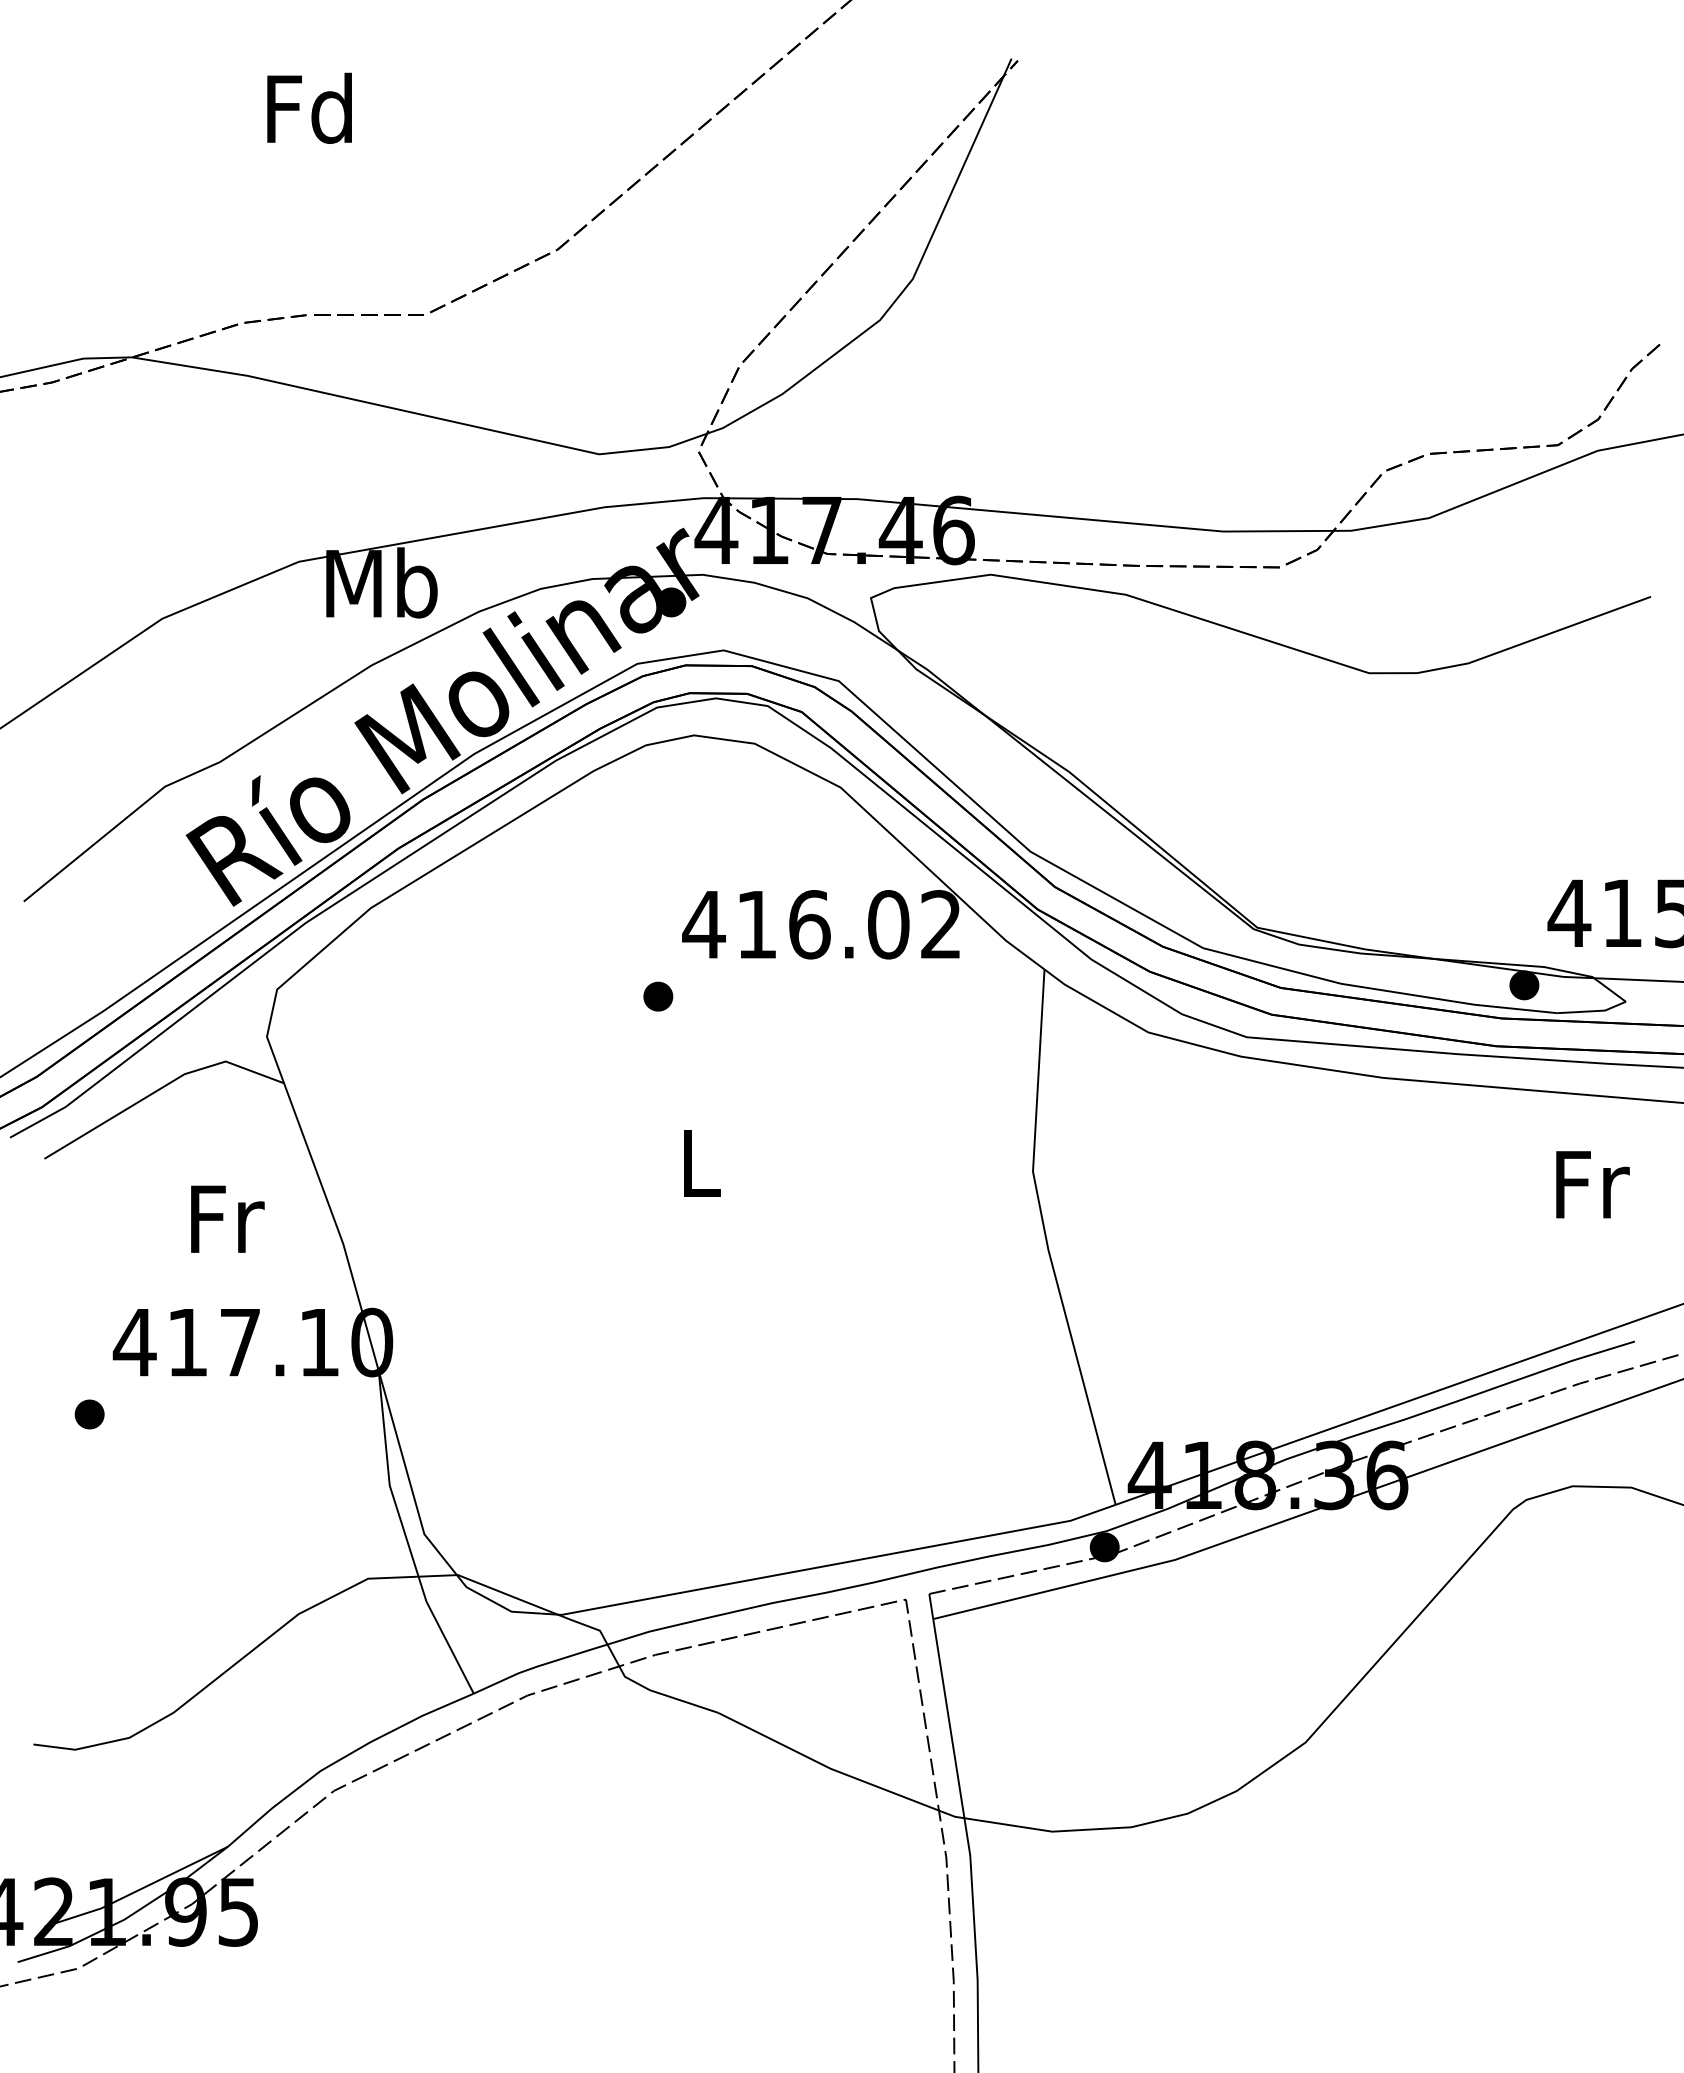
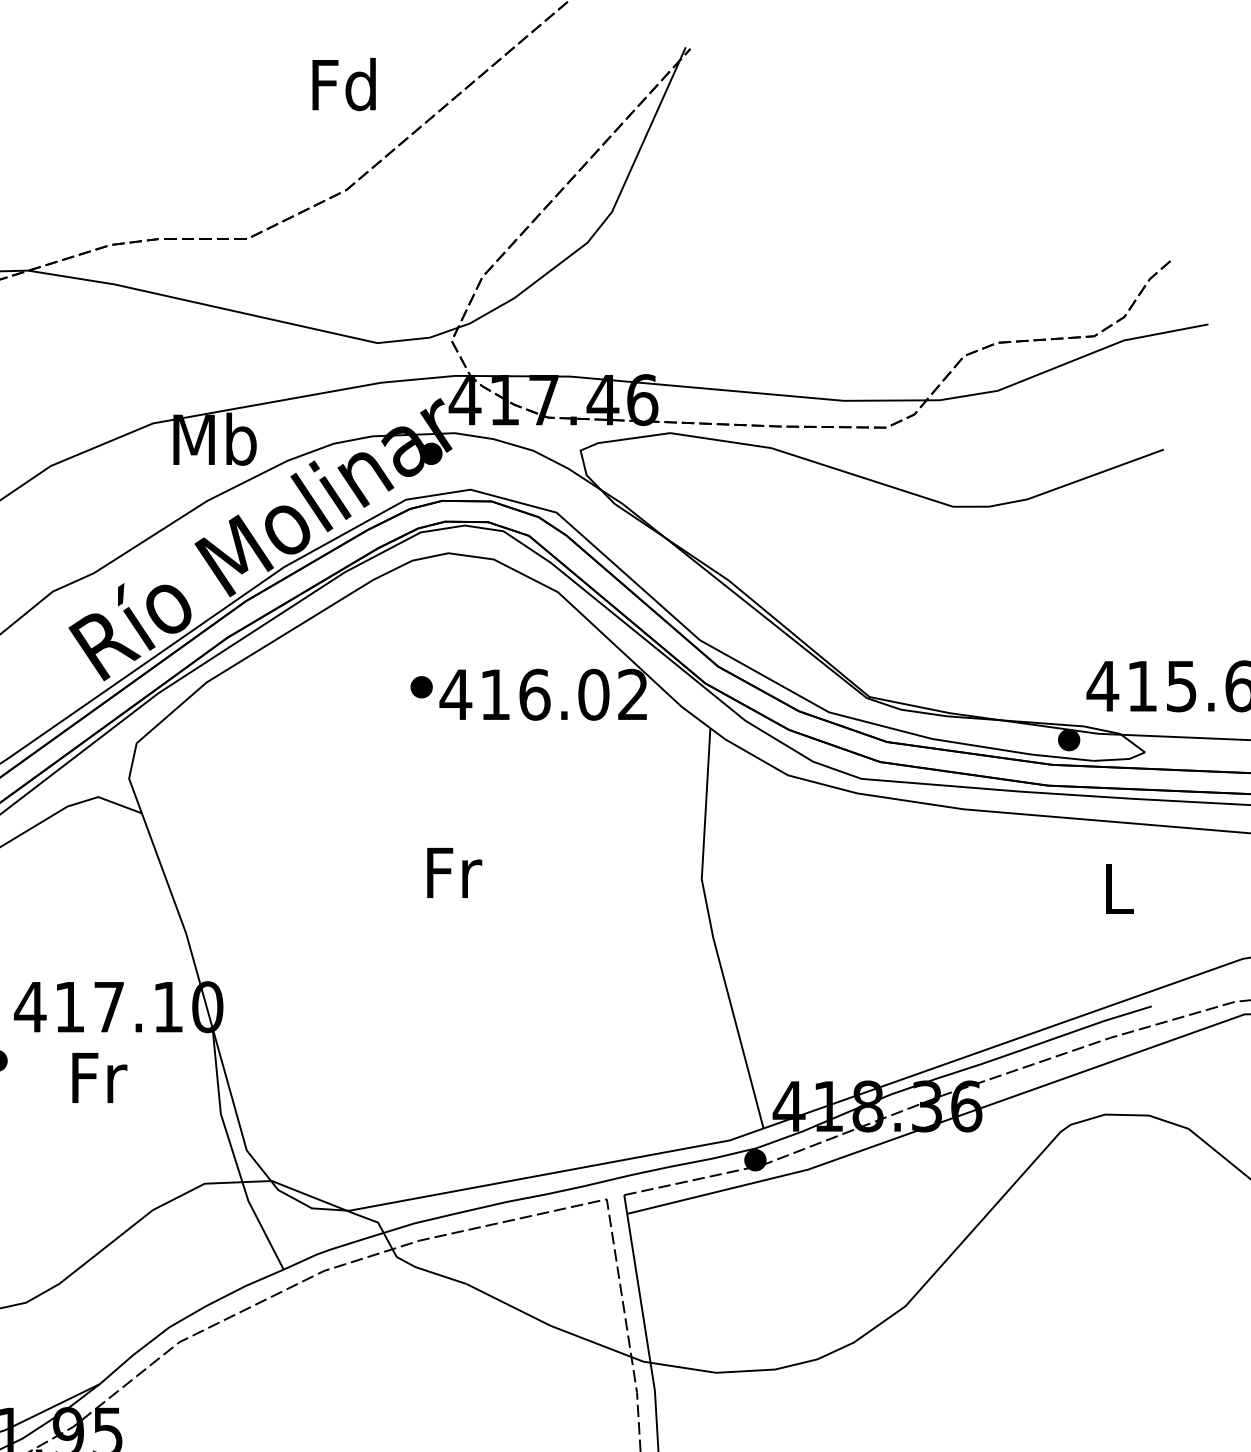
text: (309, 107) -> (344, 83), moved
part: (658, 996) -> (421, 687), moved
text: (702, 1162) -> (454, 872), L -> Fr
text: (1592, 1184) -> (1120, 888), Fr -> L
text: (227, 1218) -> (99, 1077), moved

